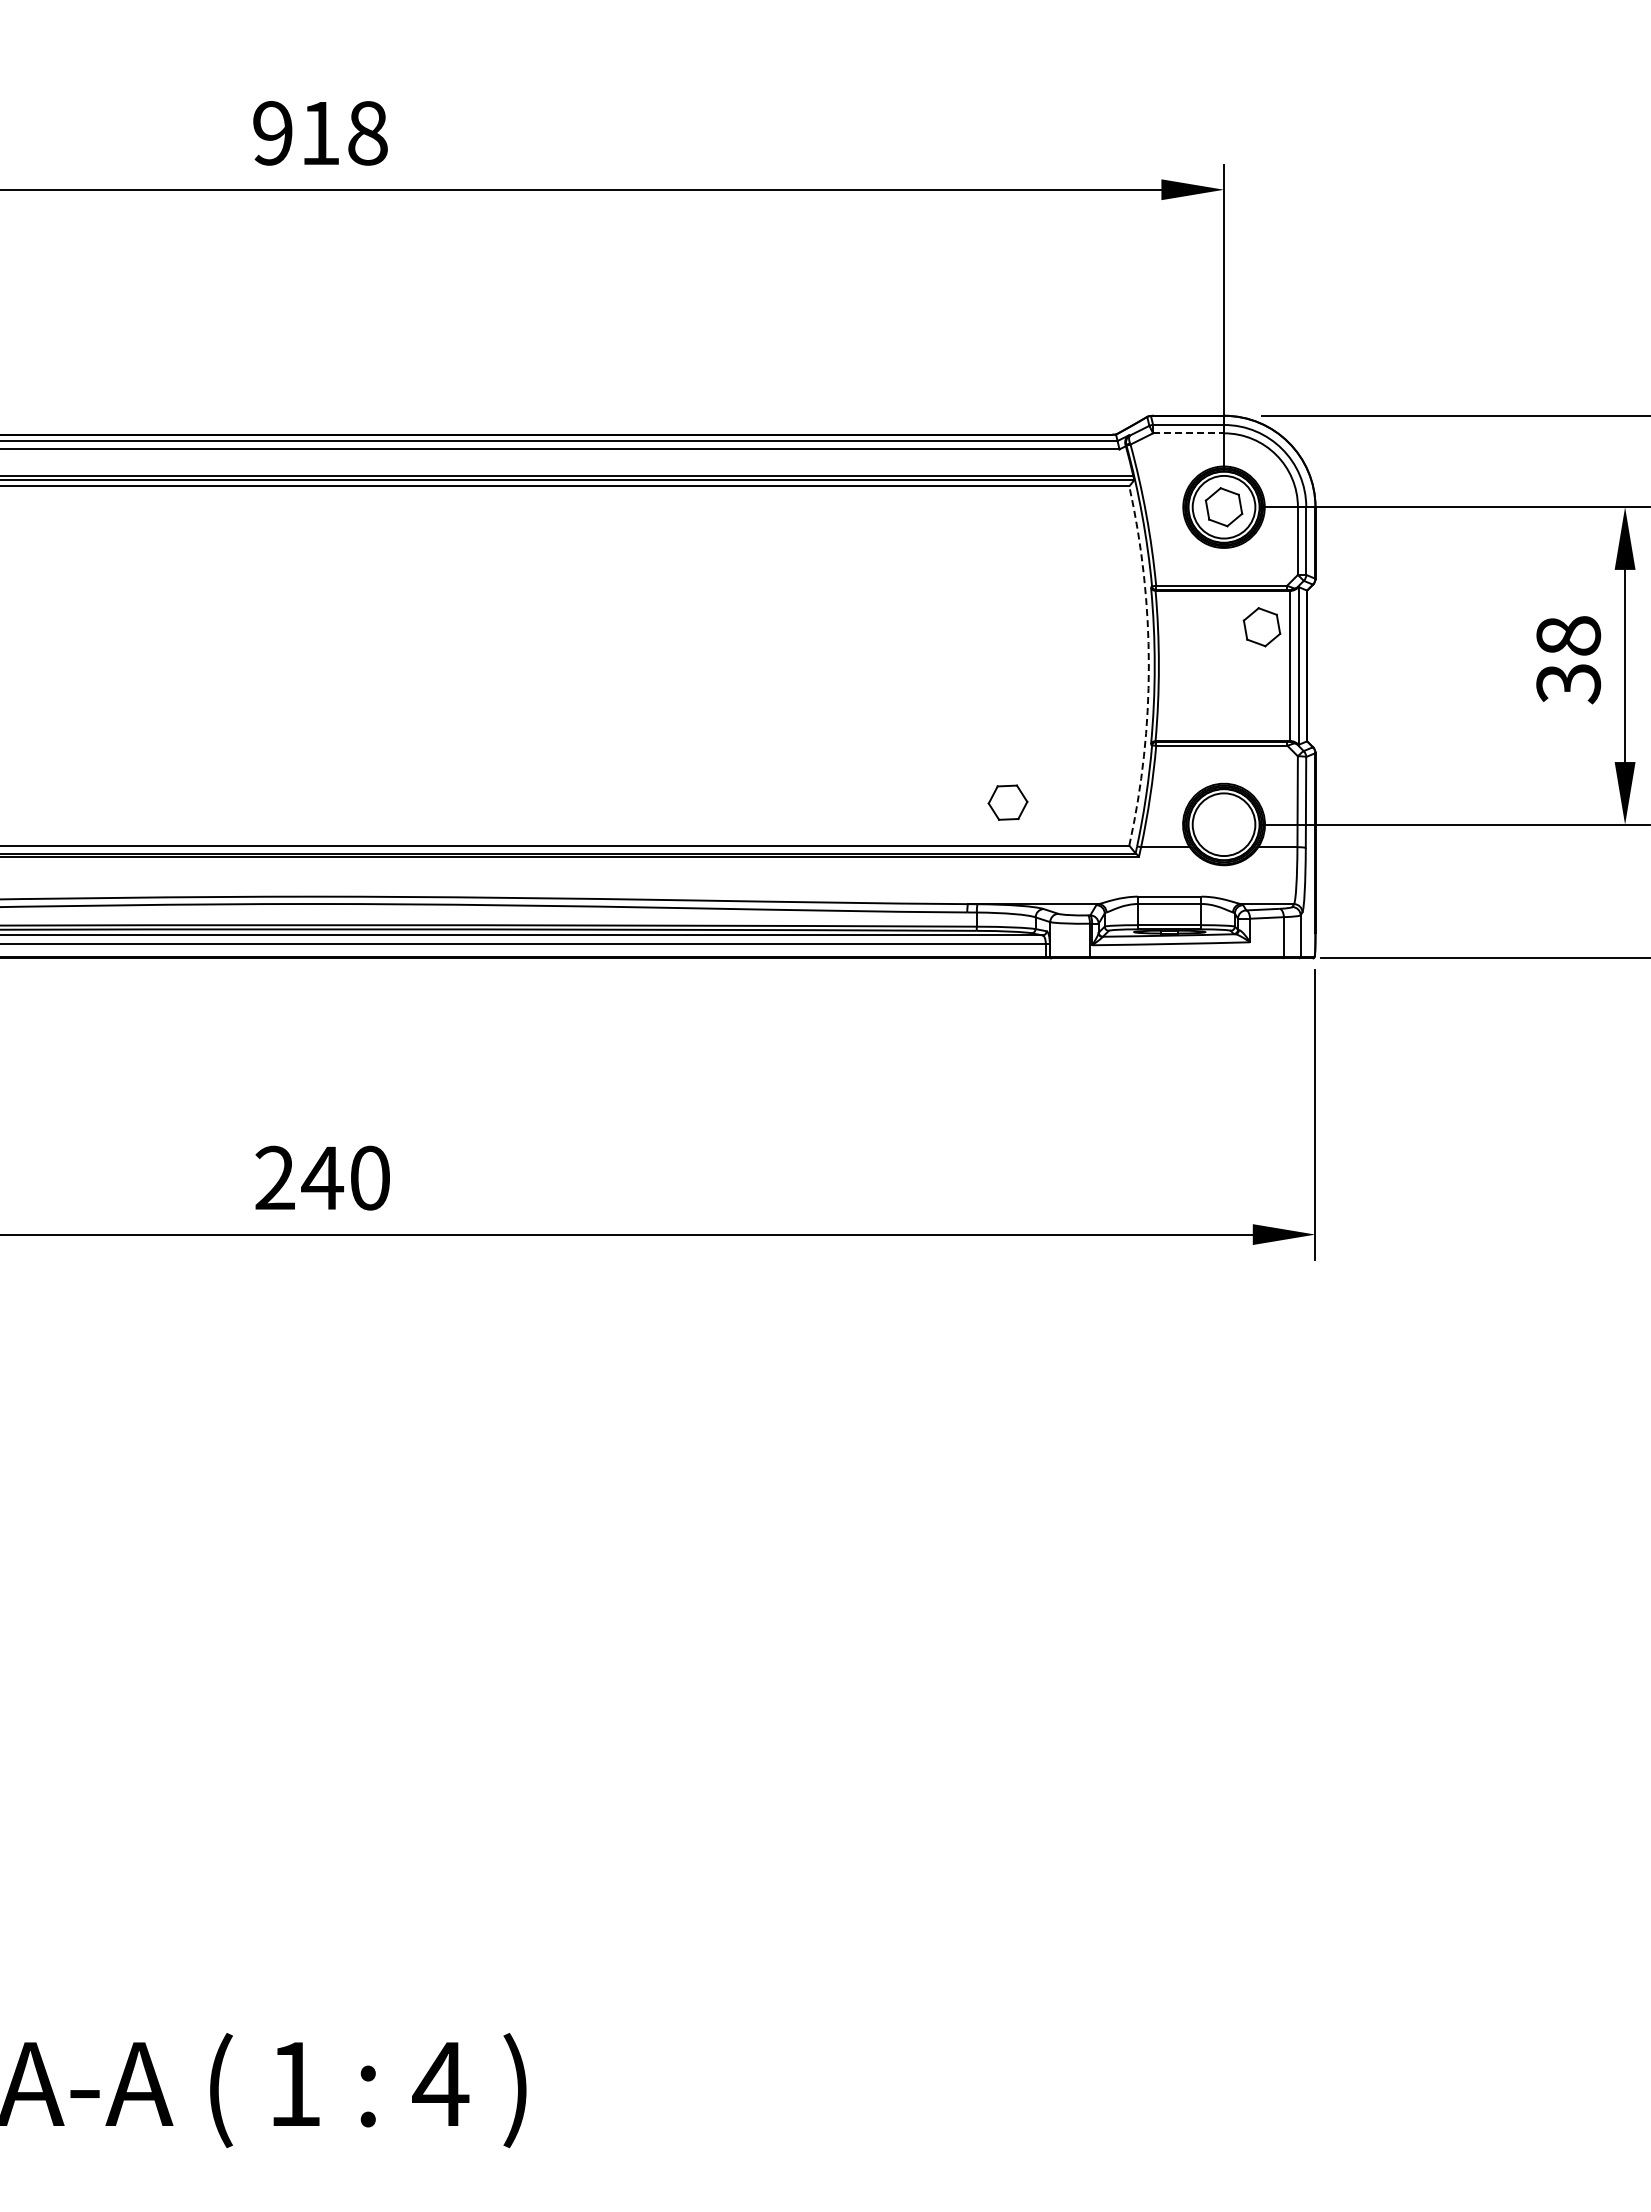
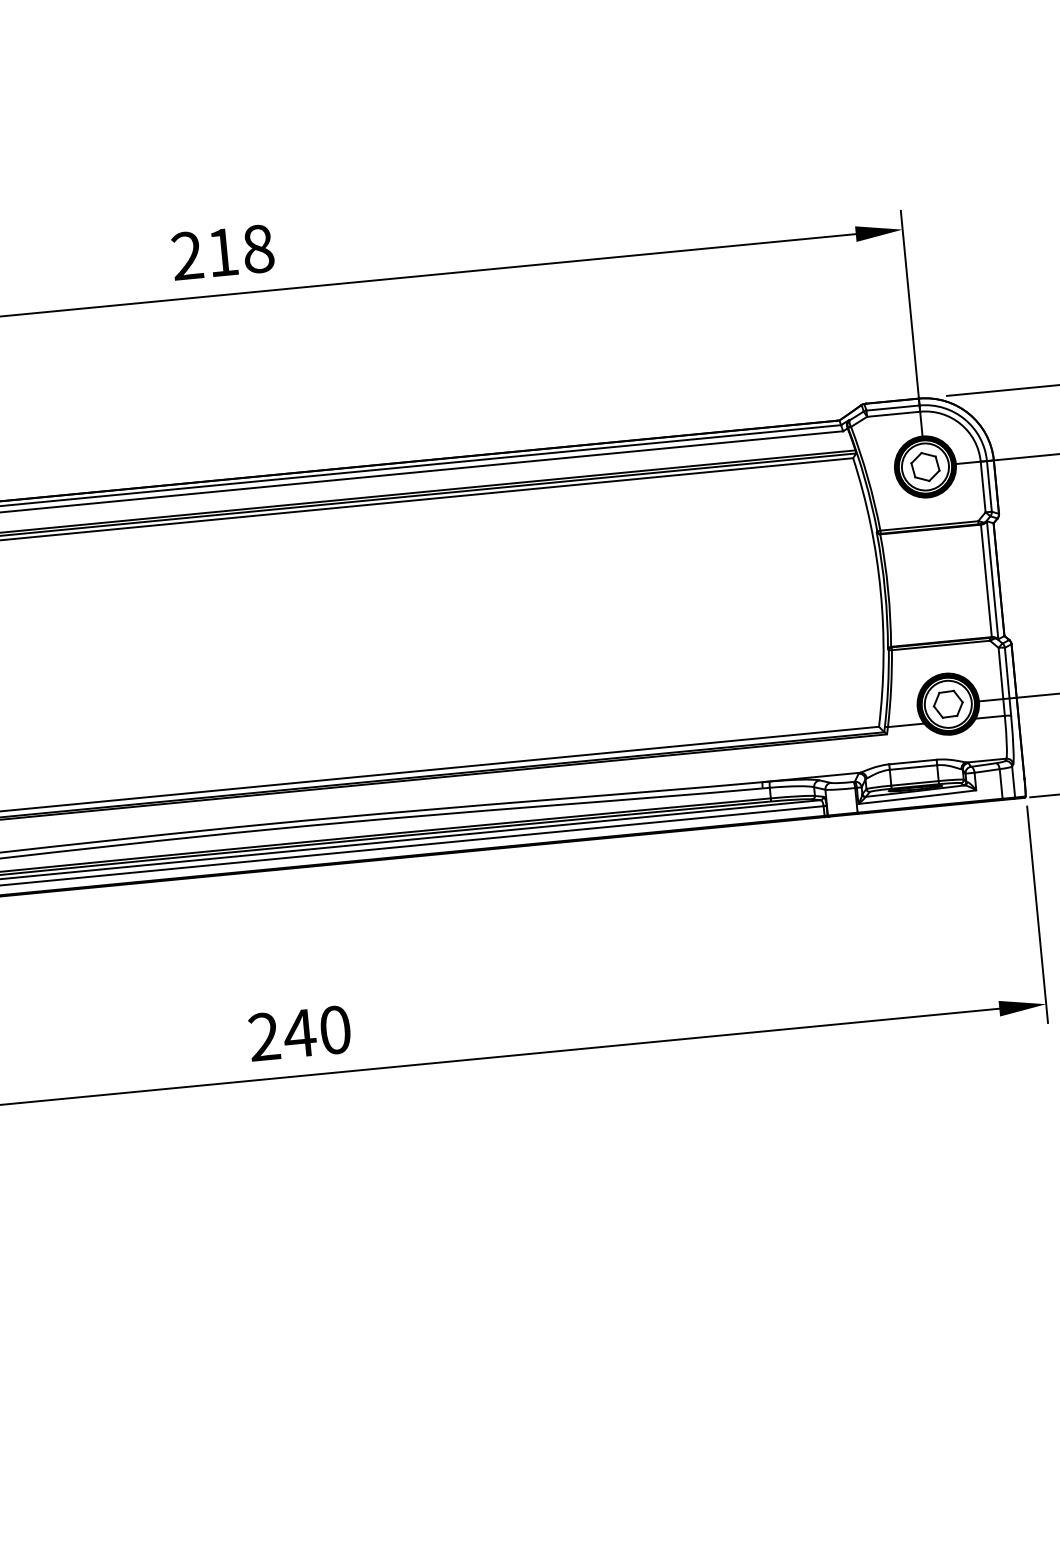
text: (272, 133) -> (187, 256), 918 -> 218
line: (1189, 433) -> (894, 414), dashed -> solid
part: (1261, 627) -> (962, 554), removed
arc: (1148, 665) -> (880, 590), dashed -> solid
part: (1007, 802) -> (947, 704), moved

